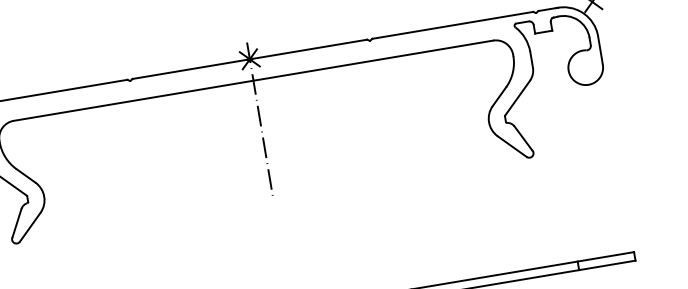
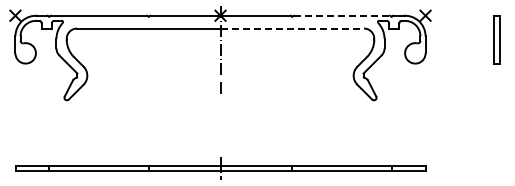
line: (453, 24) -> (342, 15), solid -> dashed
line: (373, 60) -> (292, 28), solid -> dashed

